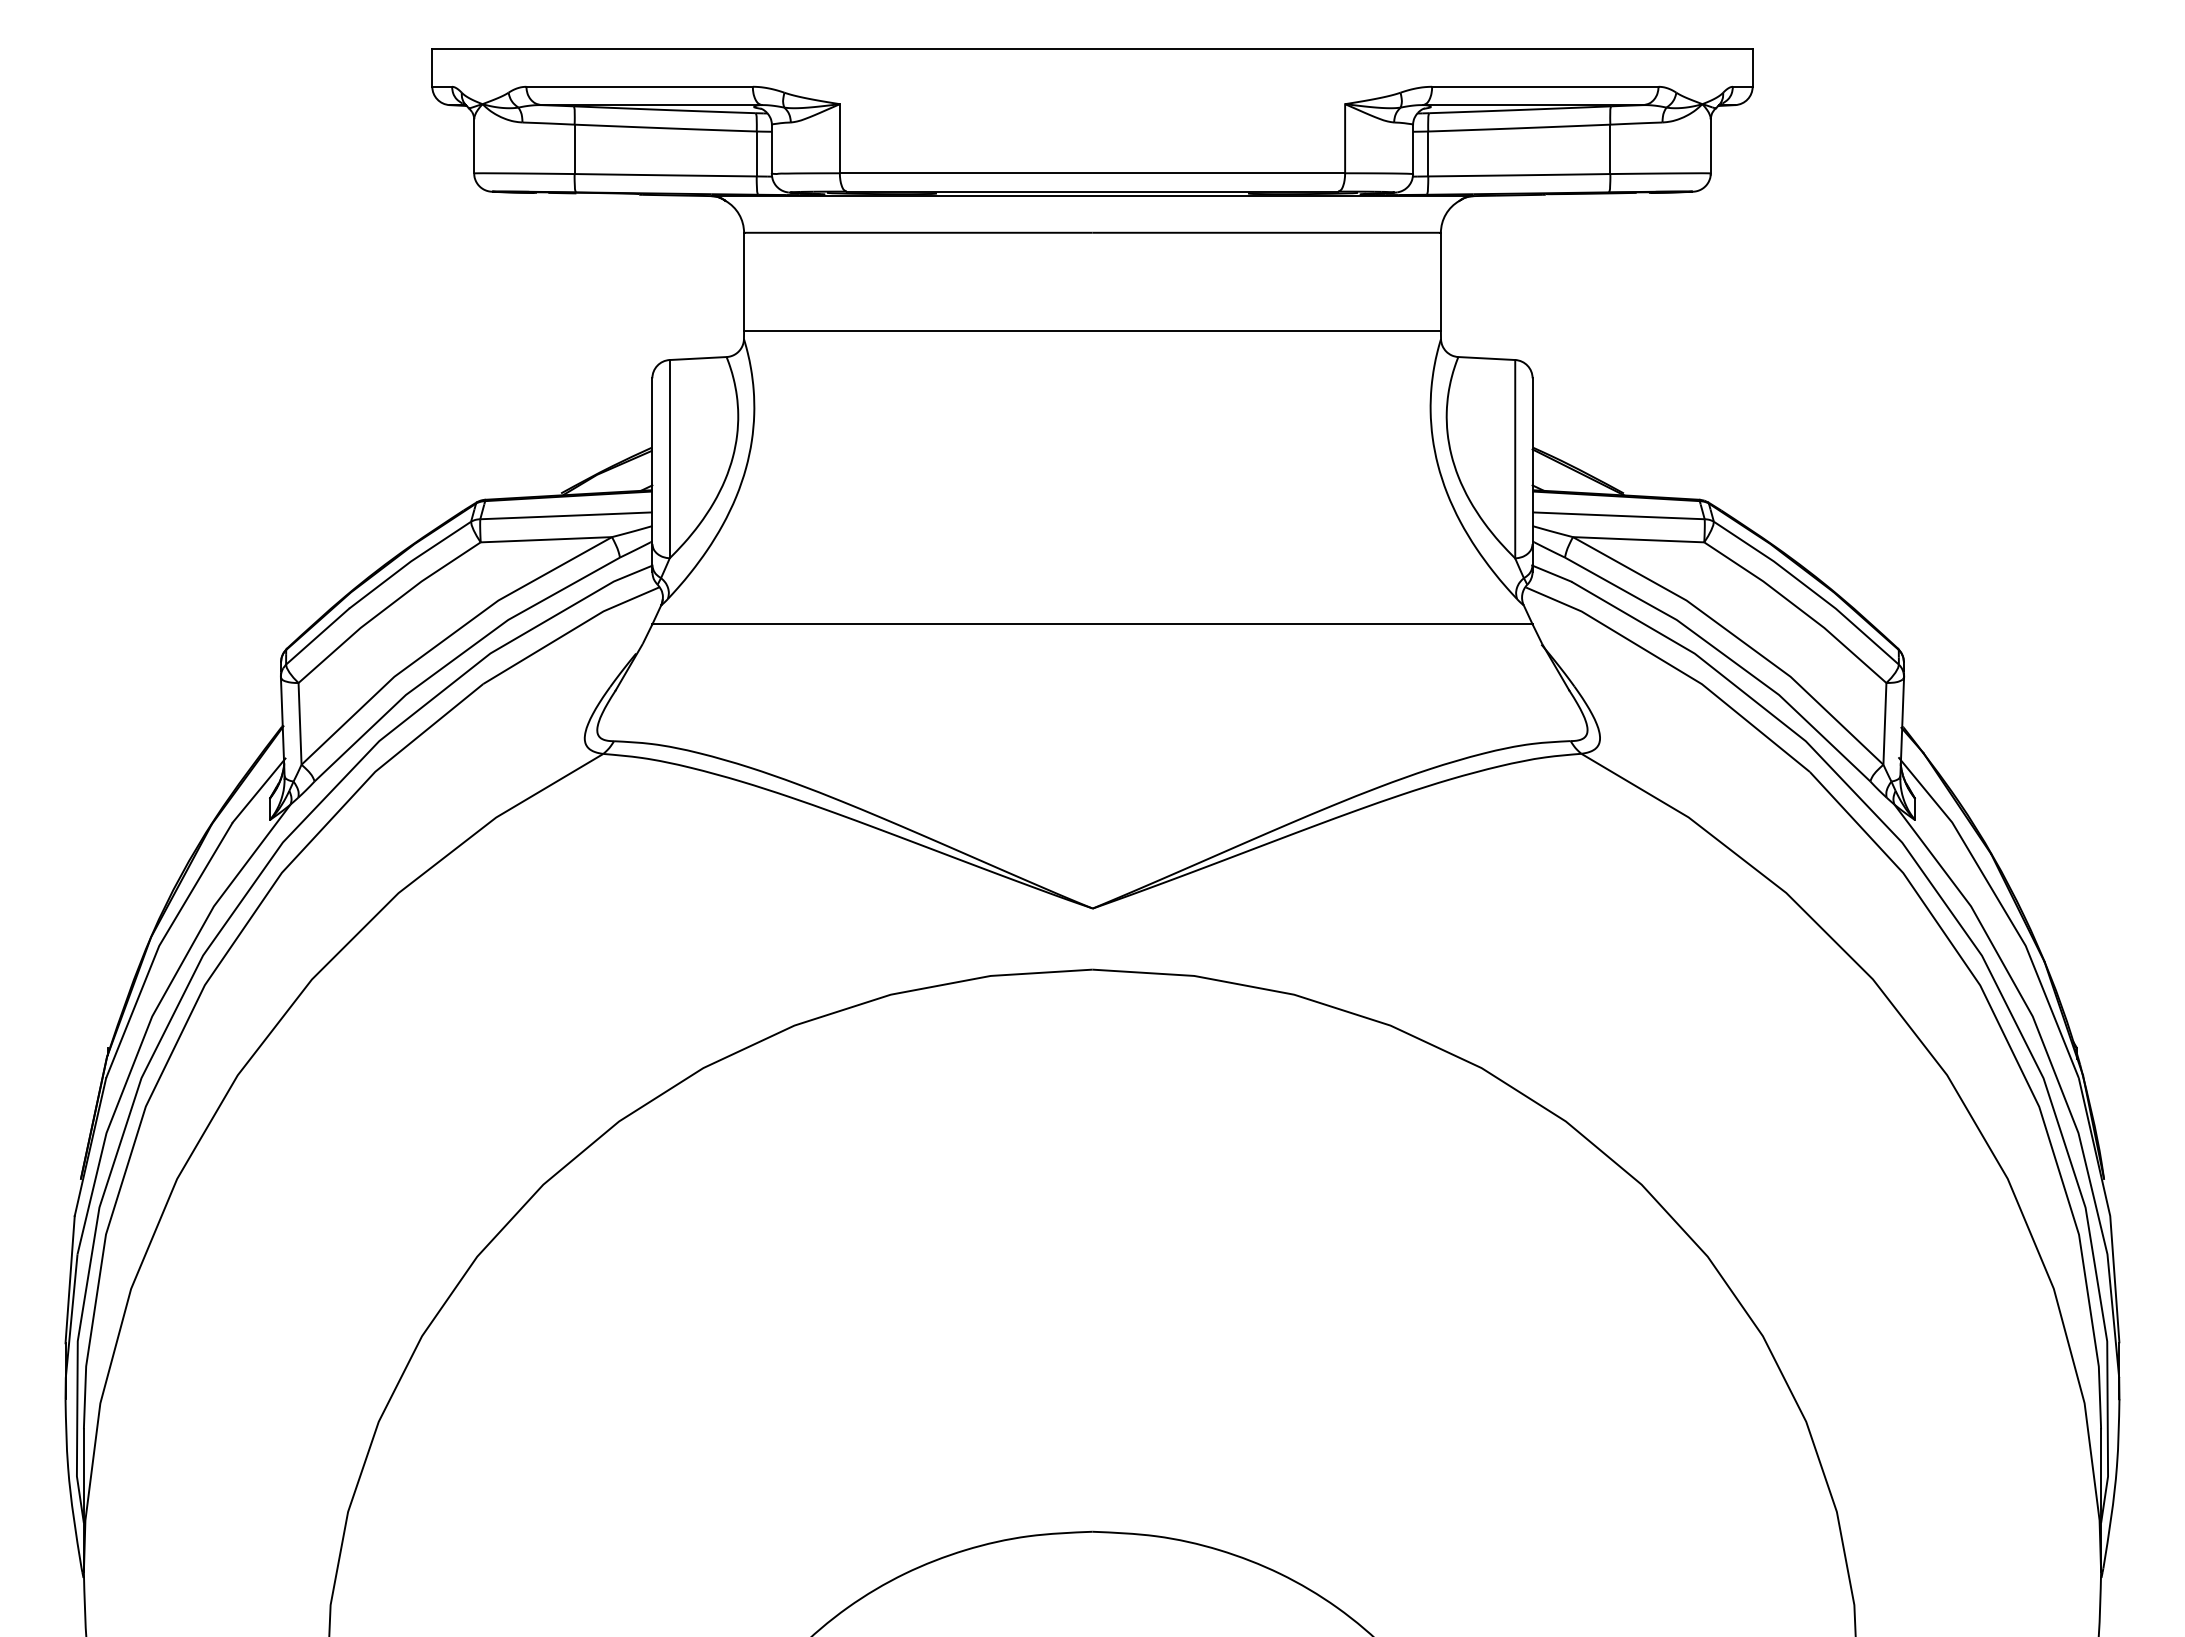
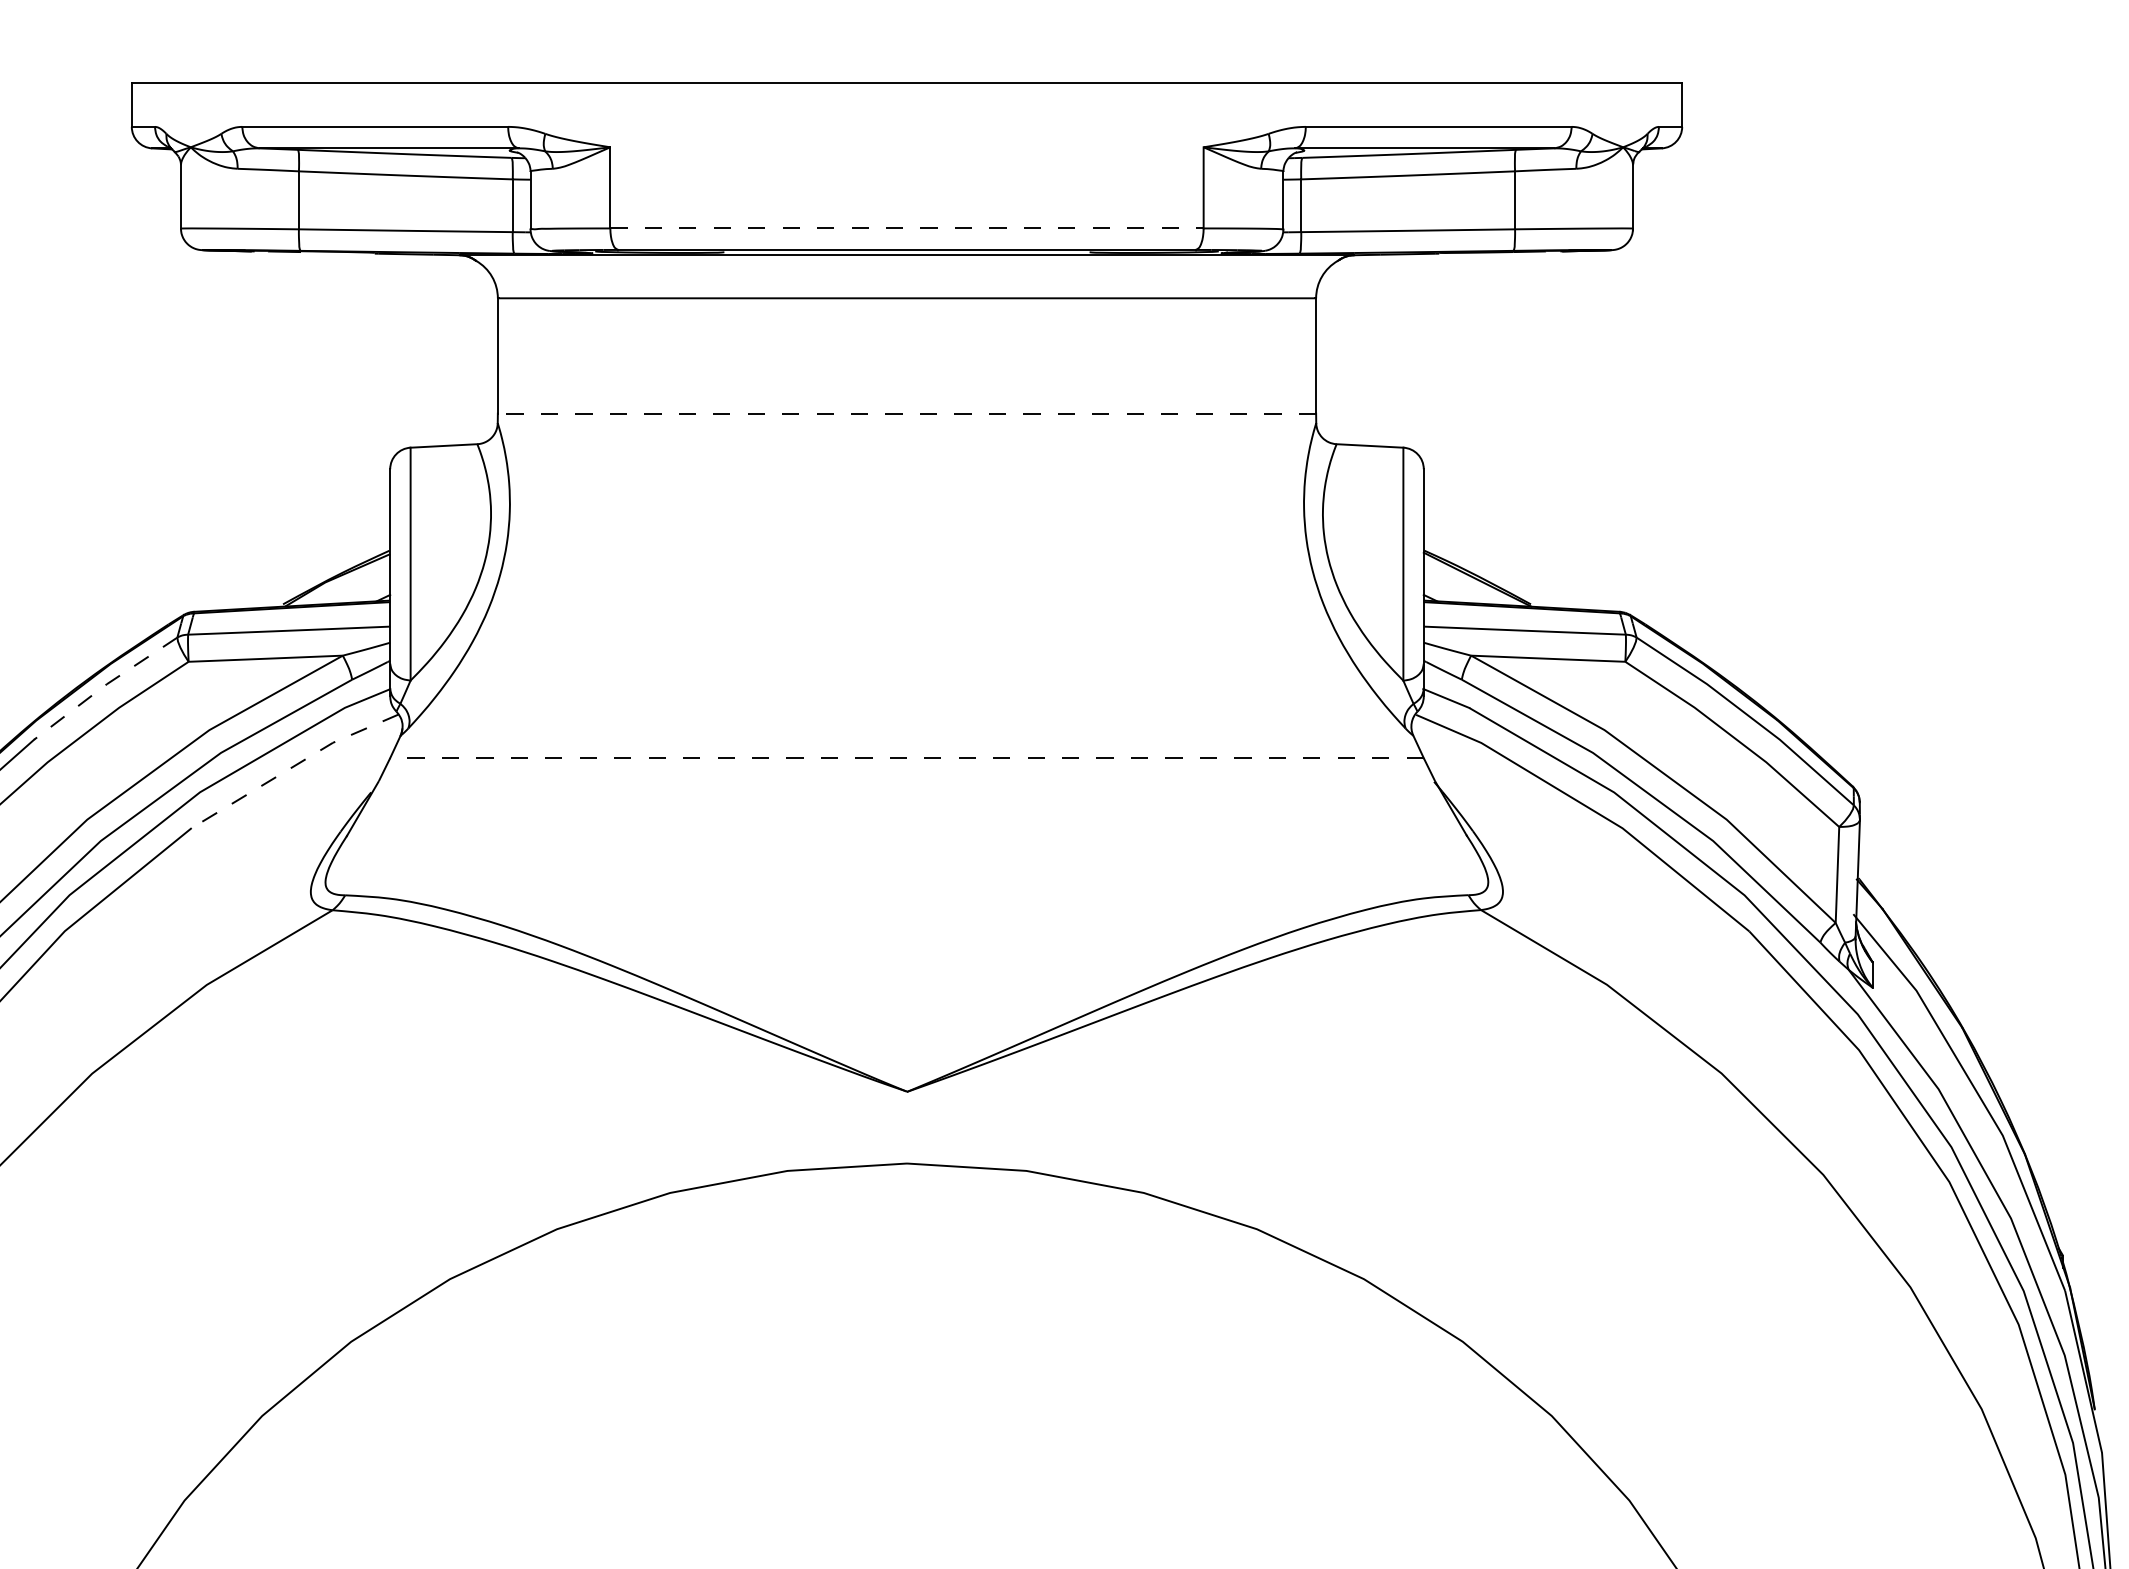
line: (1092, 173) -> (907, 228), solid -> dashed
line: (1092, 330) -> (907, 413), solid -> dashed
line: (408, 563) -> (103, 686), solid -> dashed
line: (1092, 624) -> (907, 758), solid -> dashed
line: (569, 631) -> (292, 766), solid -> dashed

